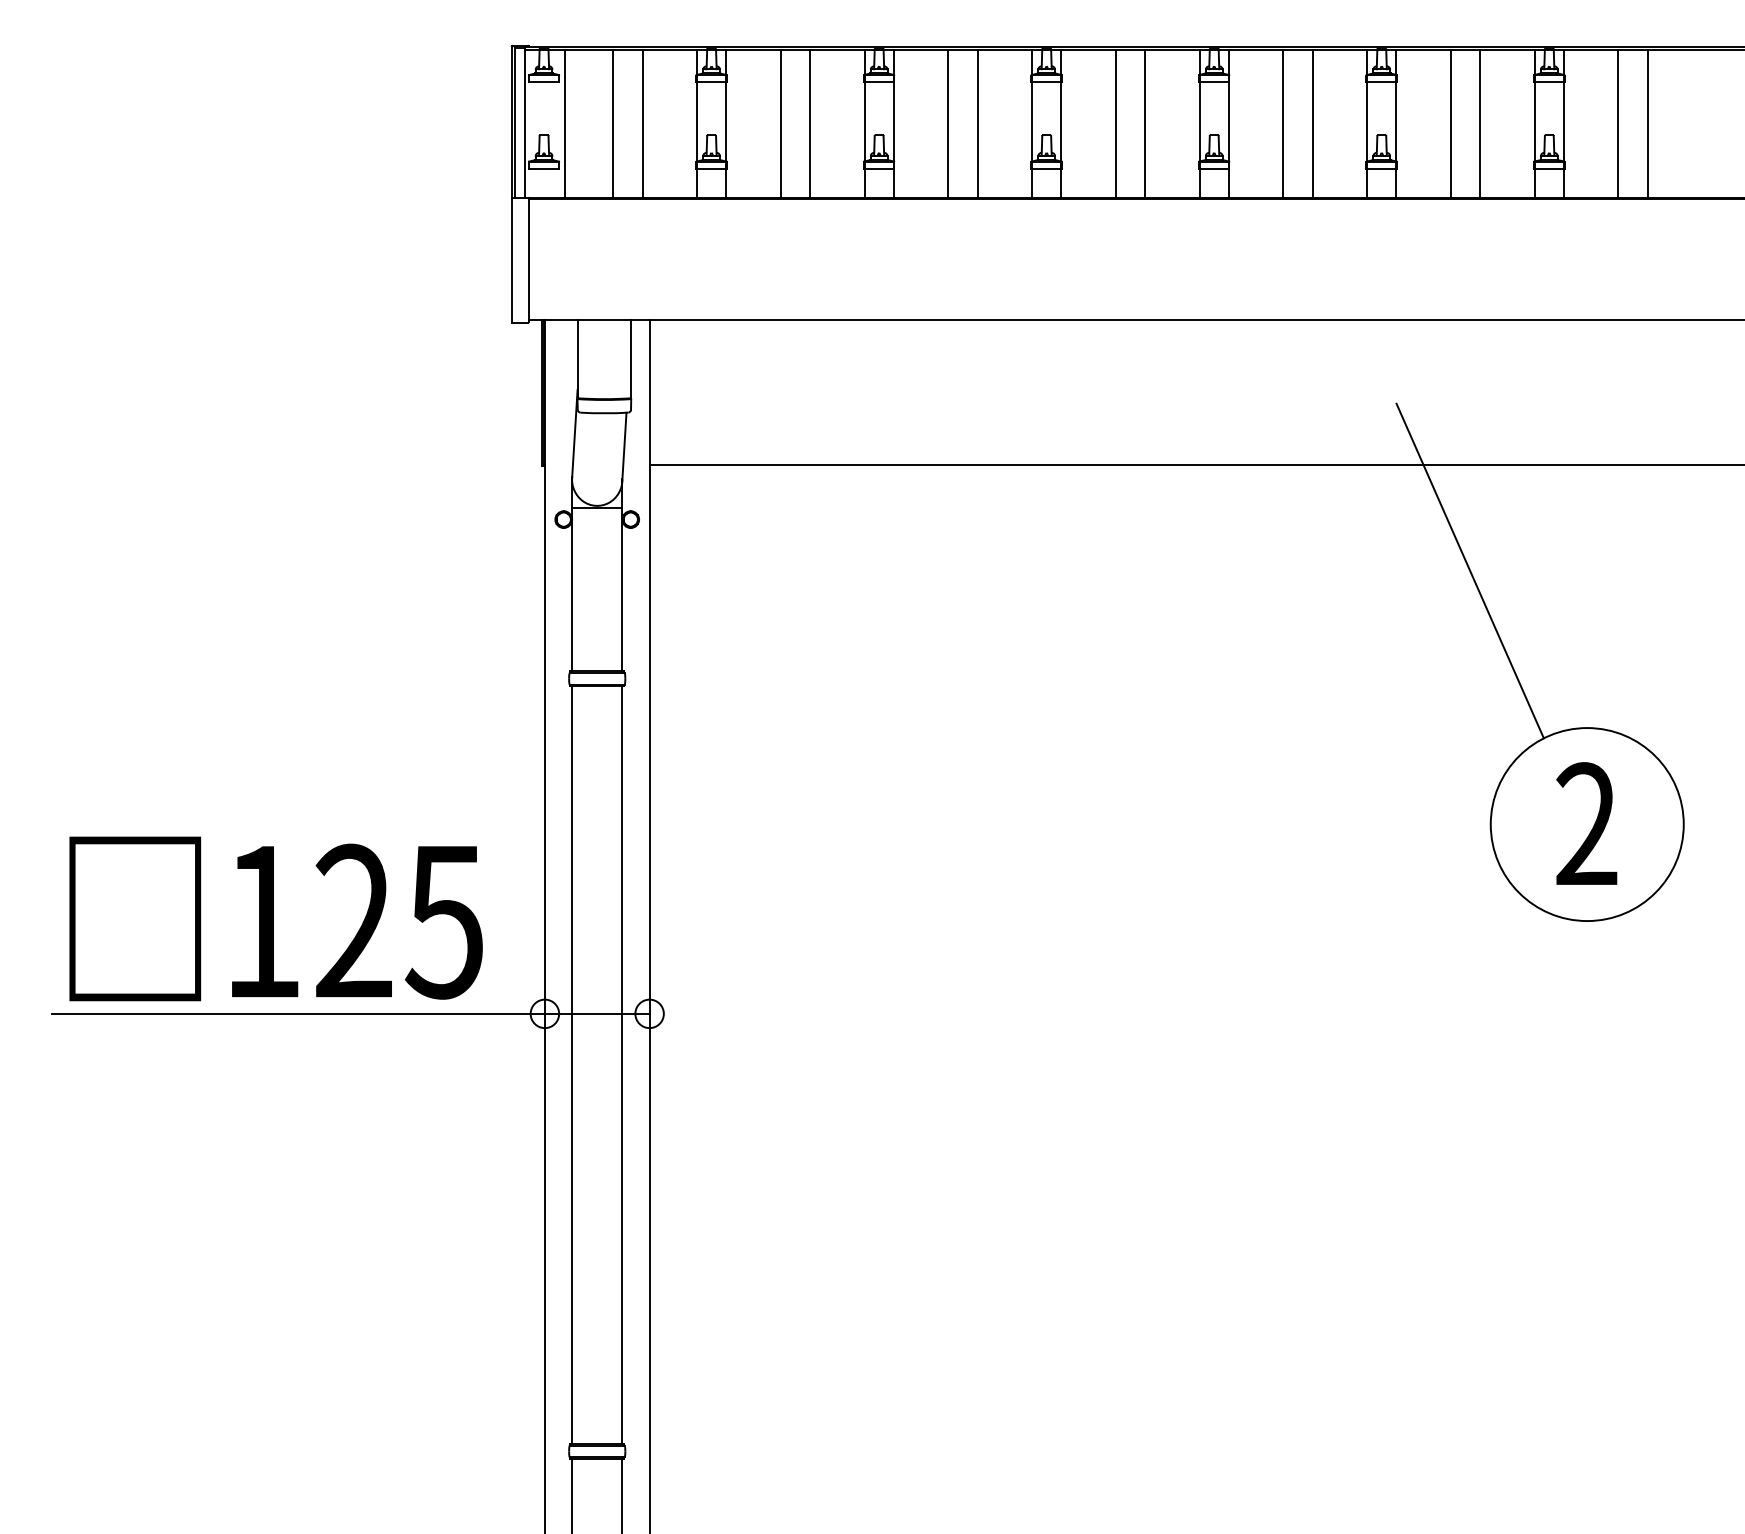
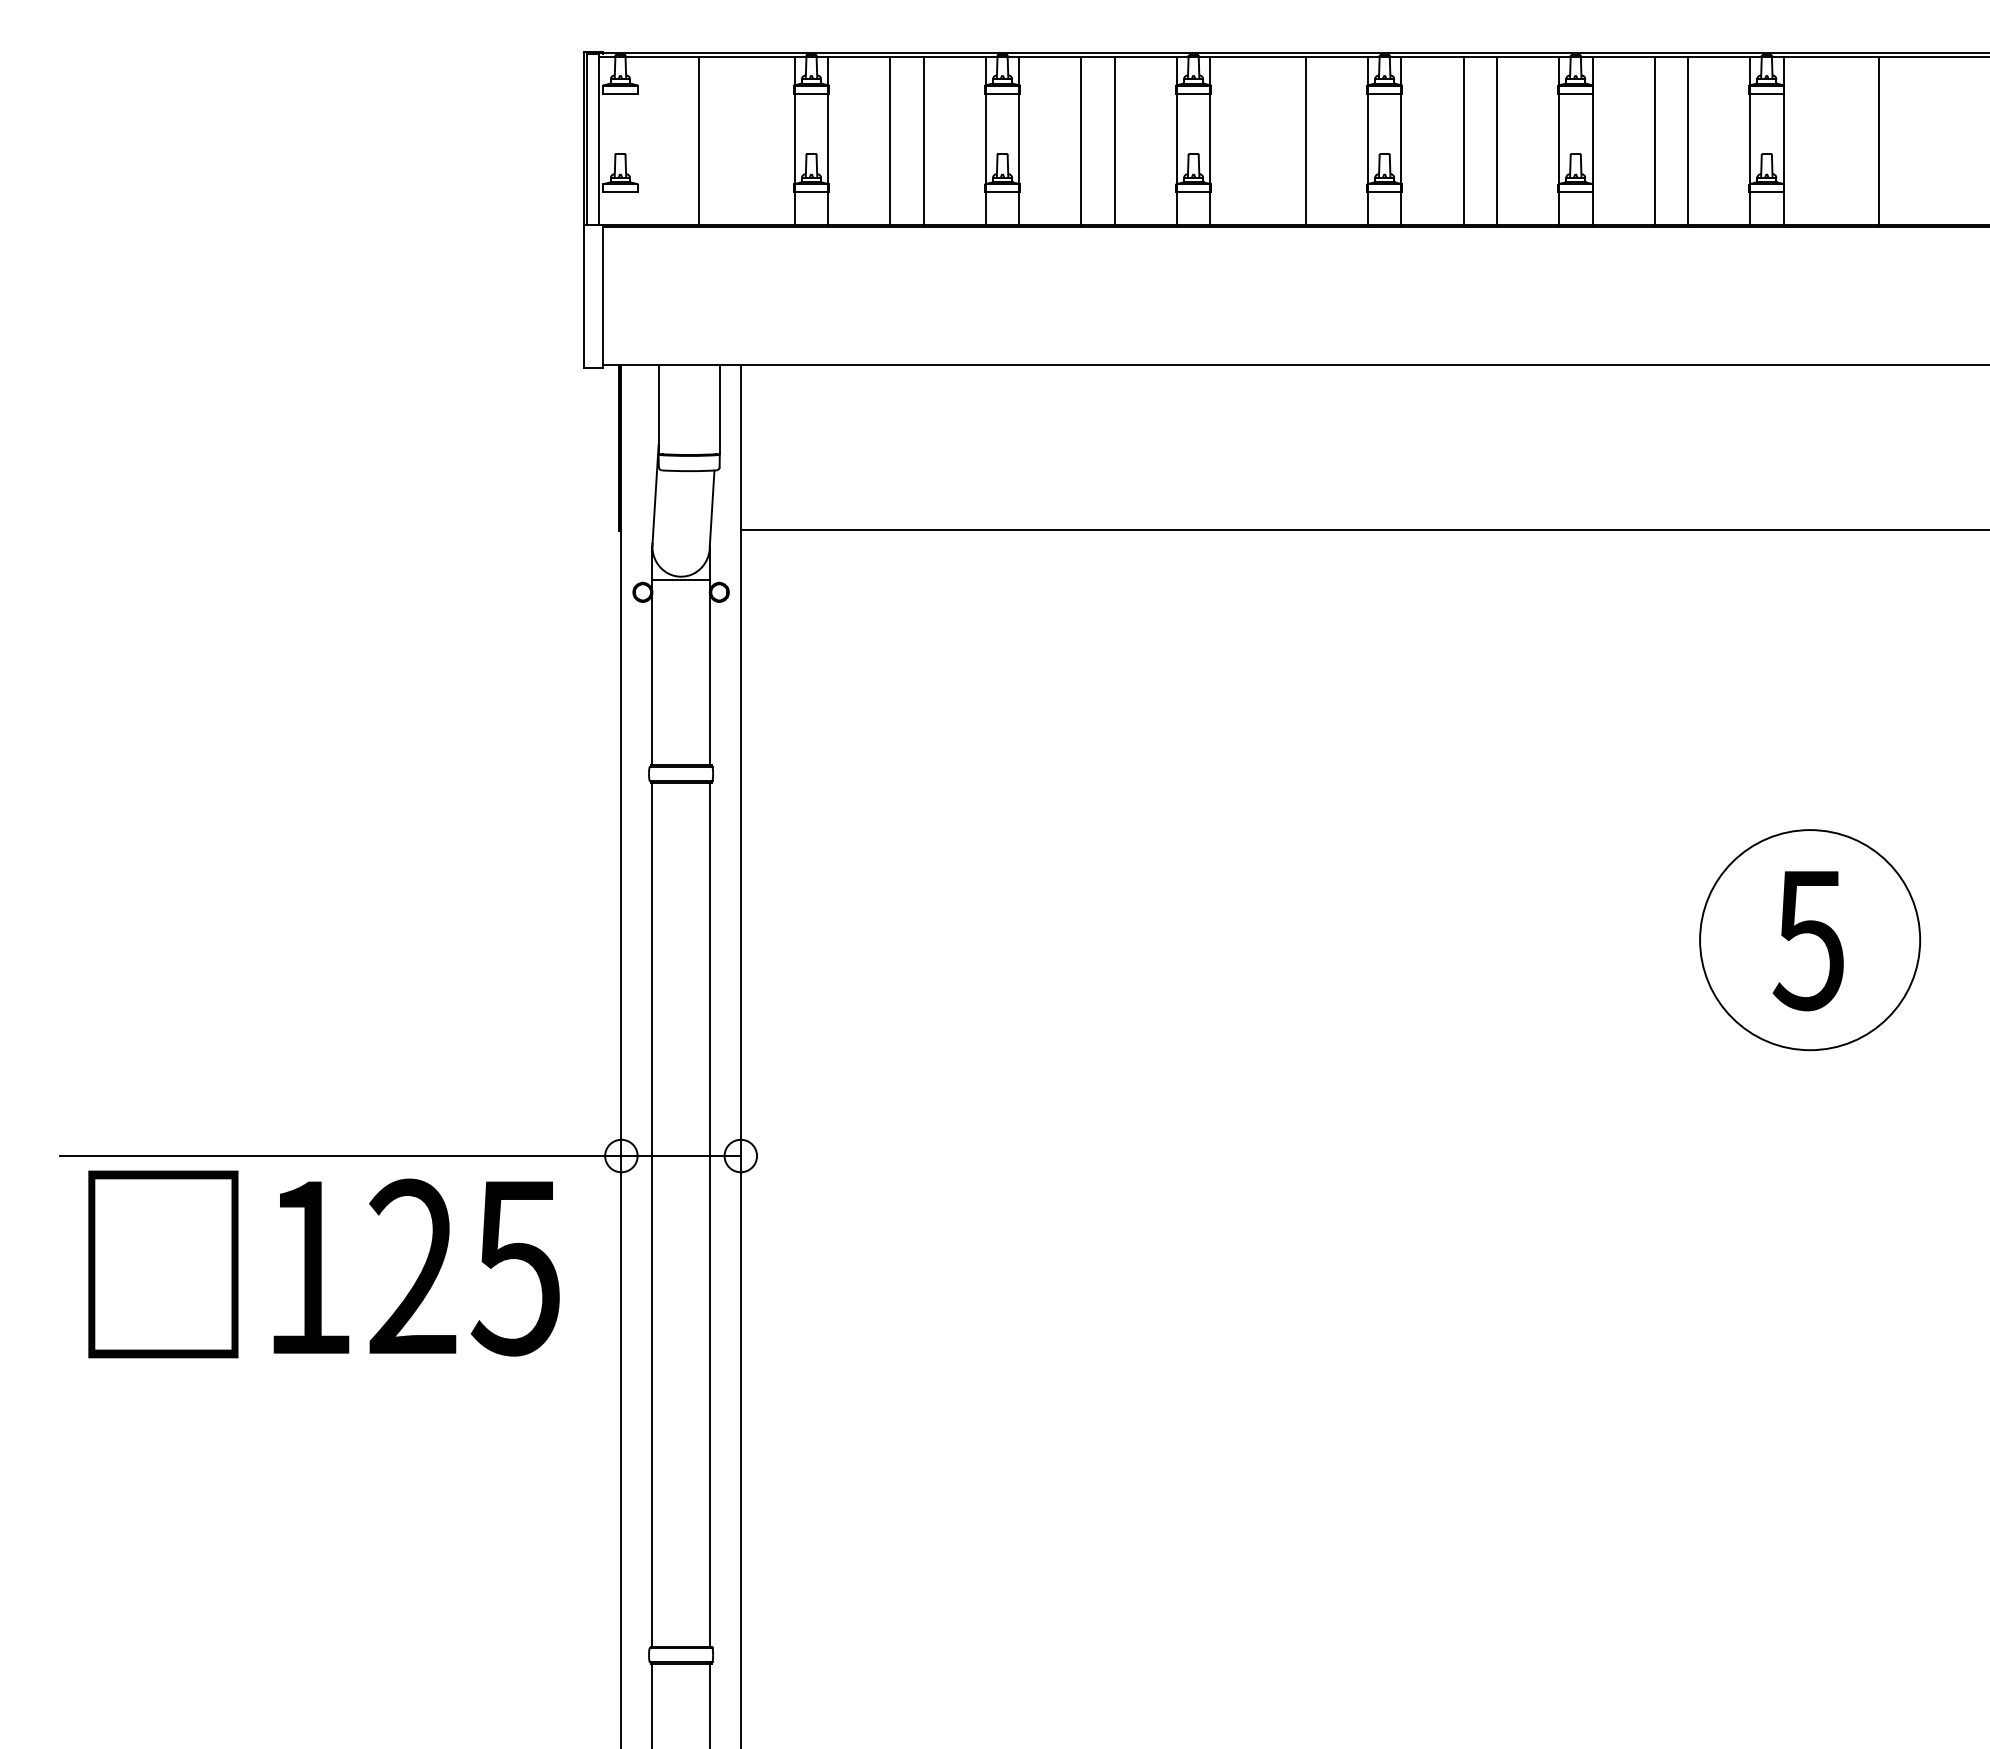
line: (565, 123) -> (644, 140), removed
line: (642, 123) -> (732, 140), removed
line: (1115, 123) -> (1272, 140), removed
line: (1618, 123) -> (1845, 140), removed
line: (1469, 570) -> (1675, 650), removed
text: (1585, 824) -> (1808, 940), 2 -> 5
text: (275, 918) -> (323, 1263), moved

